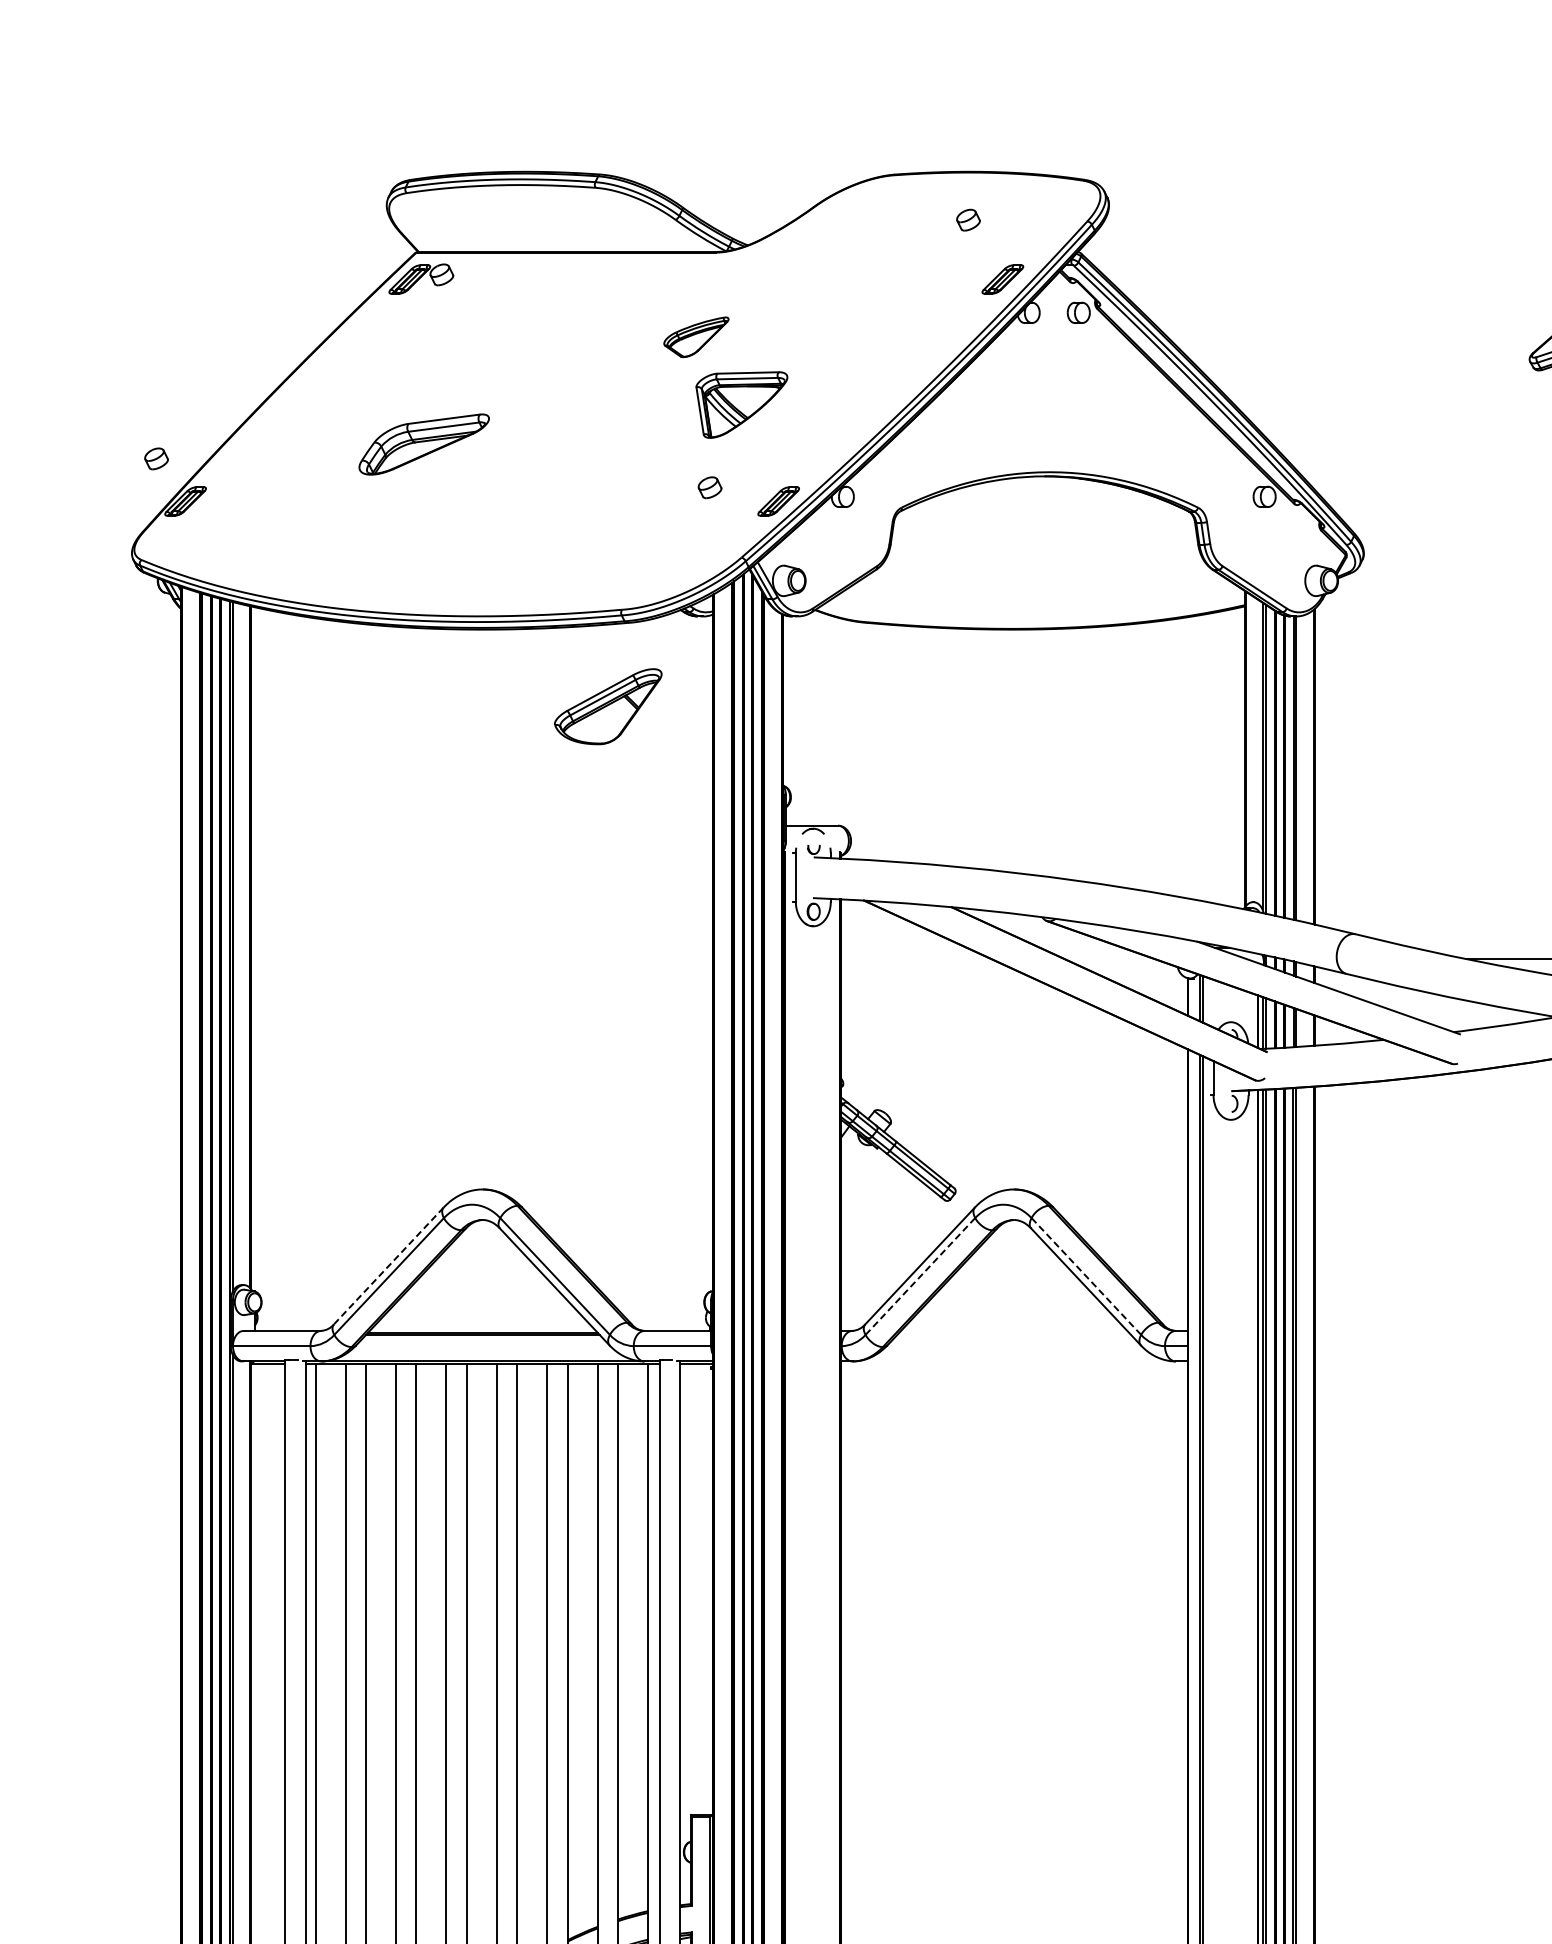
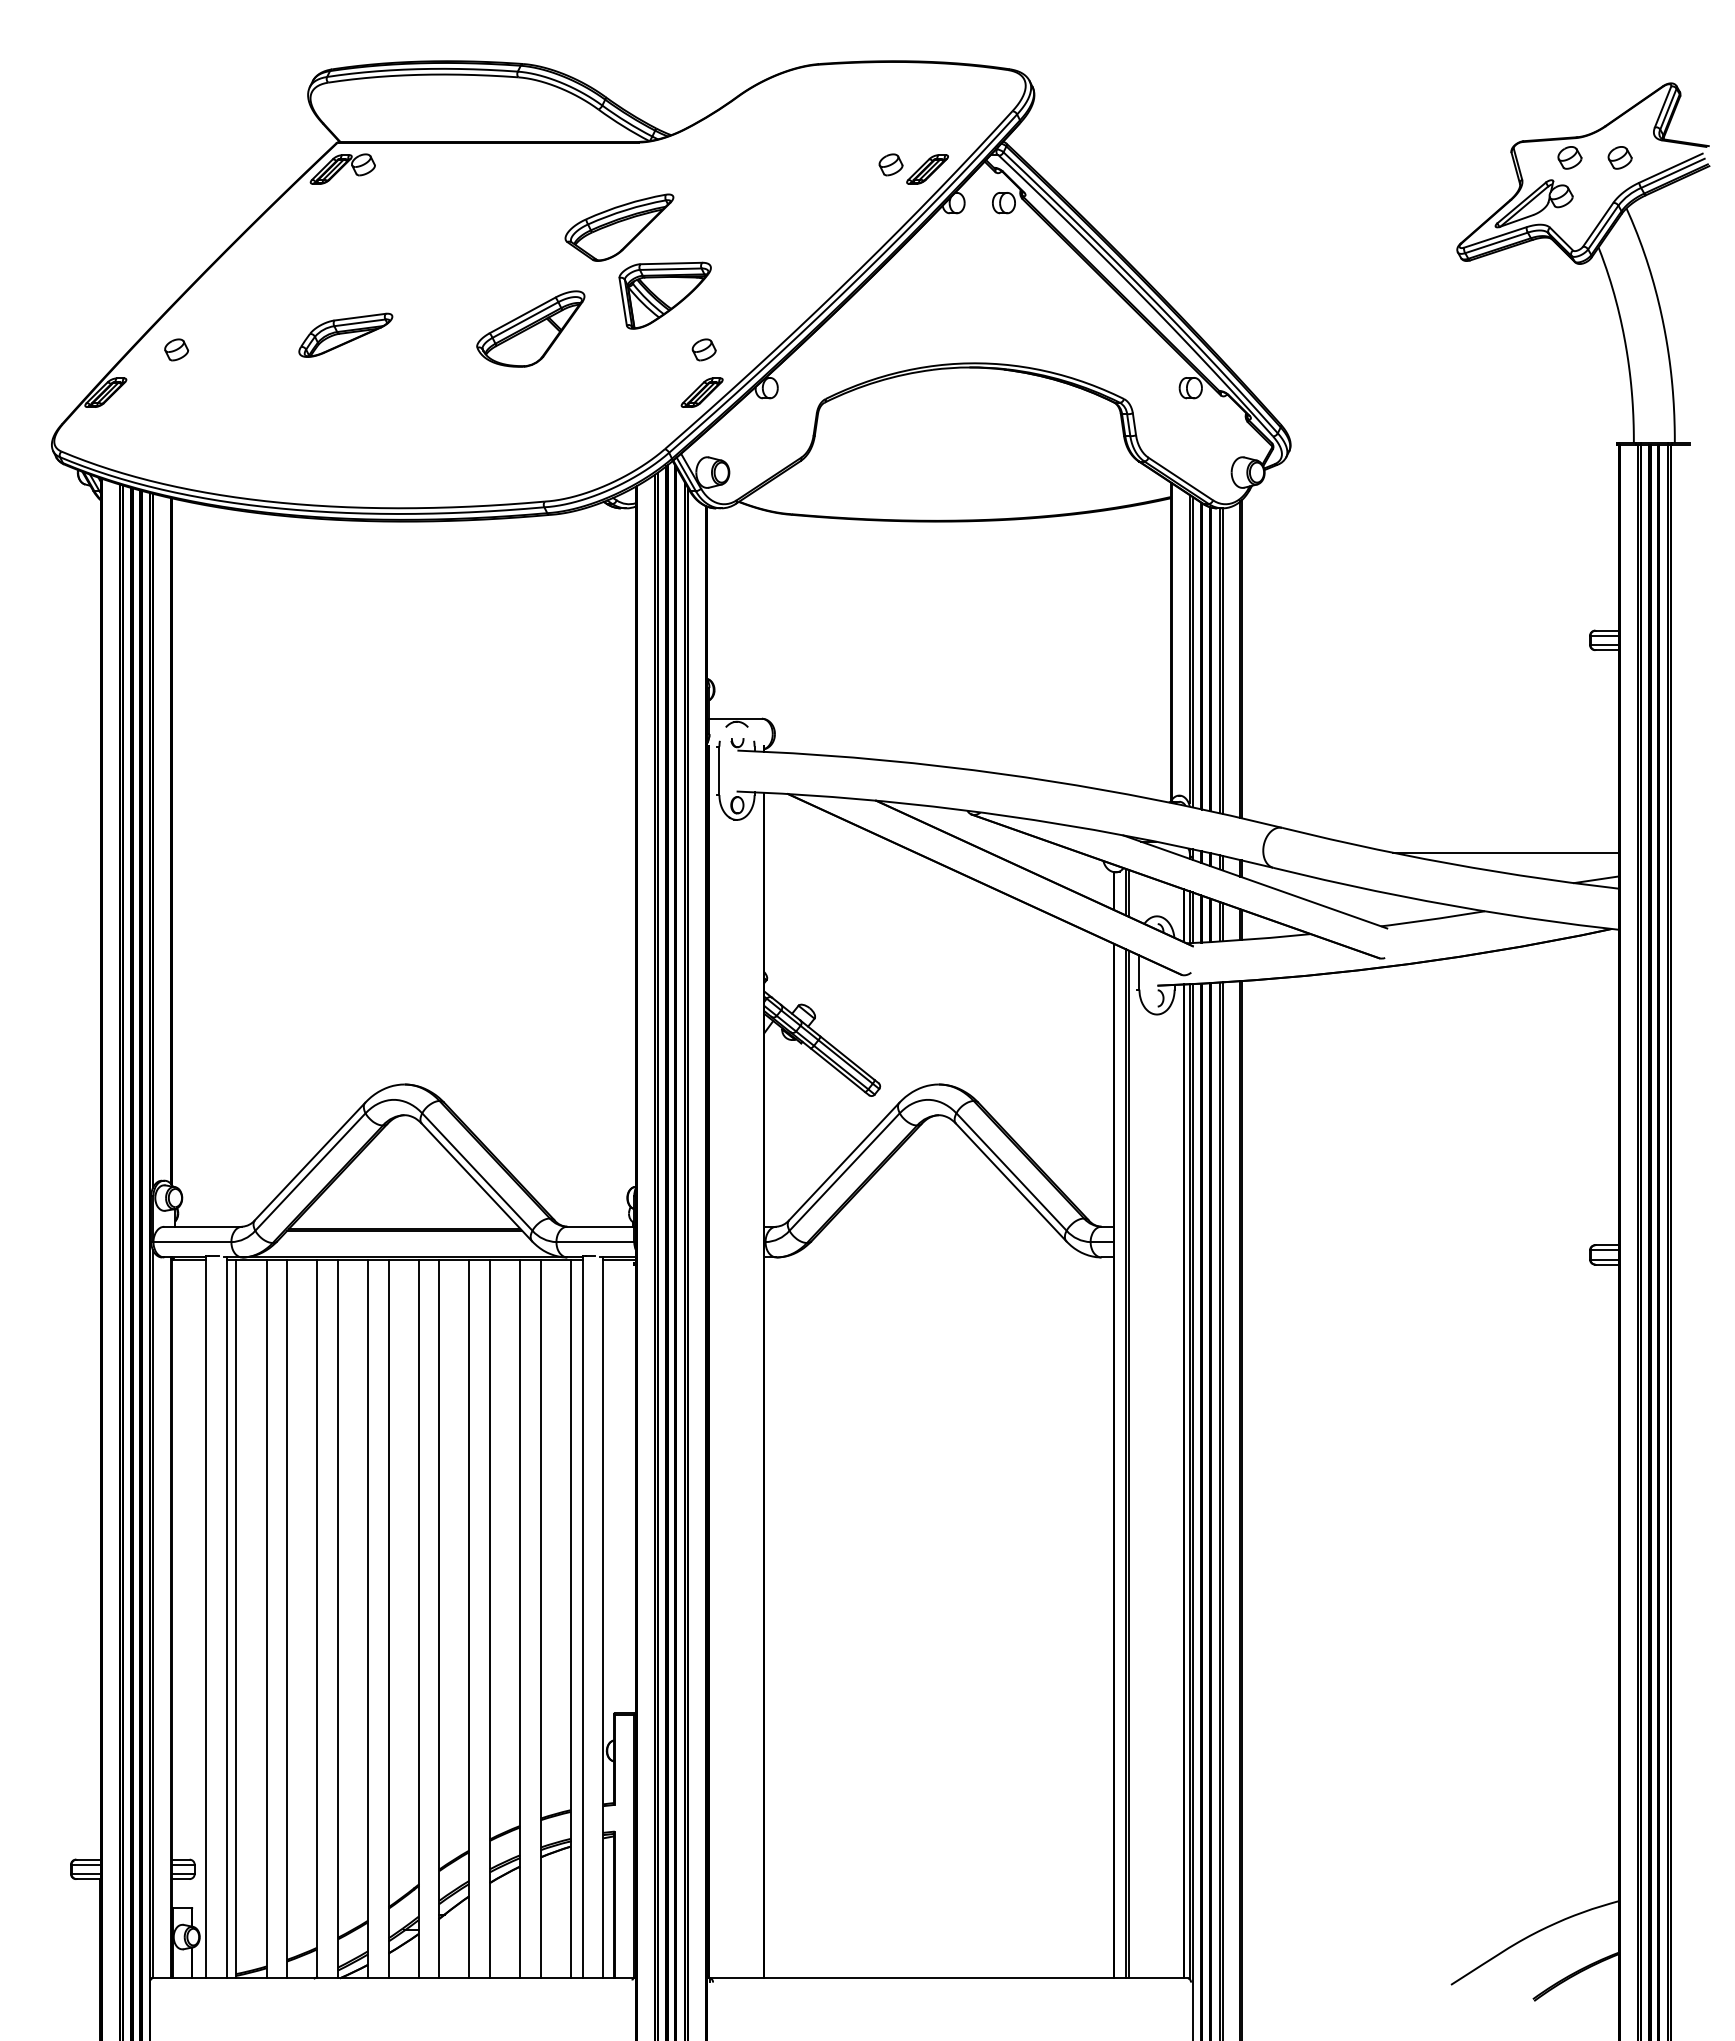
part: (967, 219) -> (890, 164), moved
part: (696, 337) -> (619, 227), size x1.67
part: (423, 443) -> (345, 334), size x0.71
part: (156, 458) -> (176, 349), moved
part: (709, 487) -> (703, 349), moved
part: (607, 706) -> (530, 328), moved
line: (389, 1266) -> (310, 1161), dashed -> solid
line: (920, 1276) -> (844, 1172), dashed -> solid
line: (1086, 1276) -> (1011, 1172), dashed -> solid

